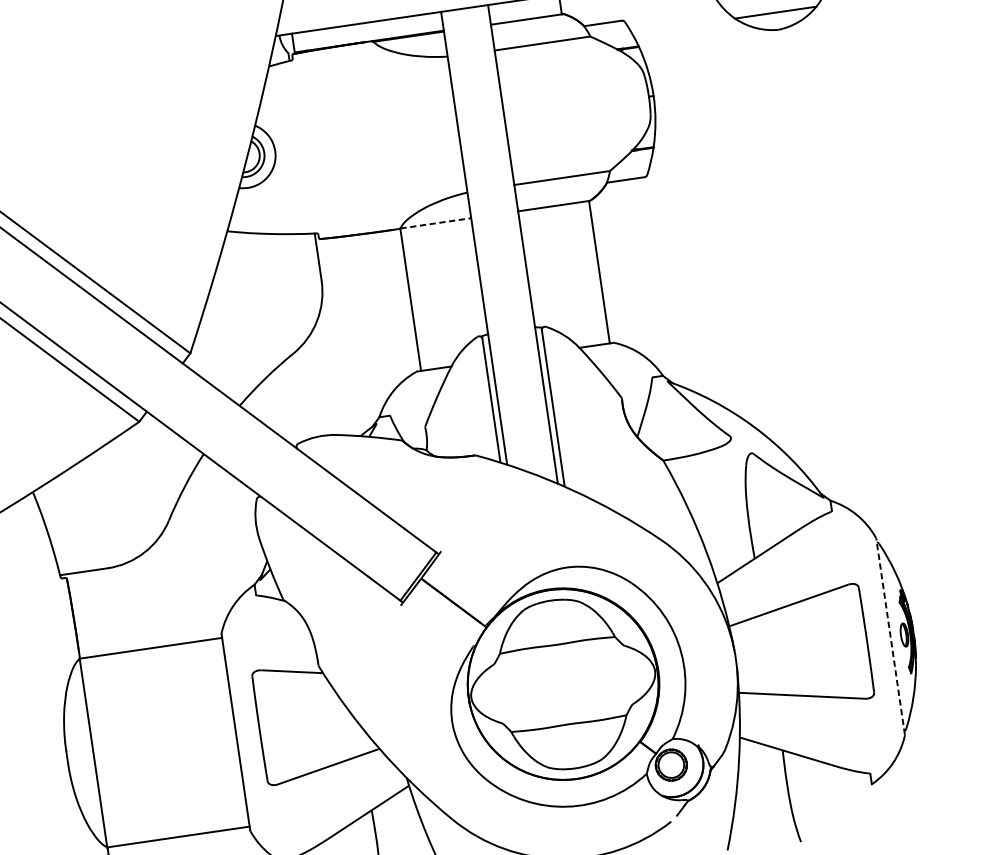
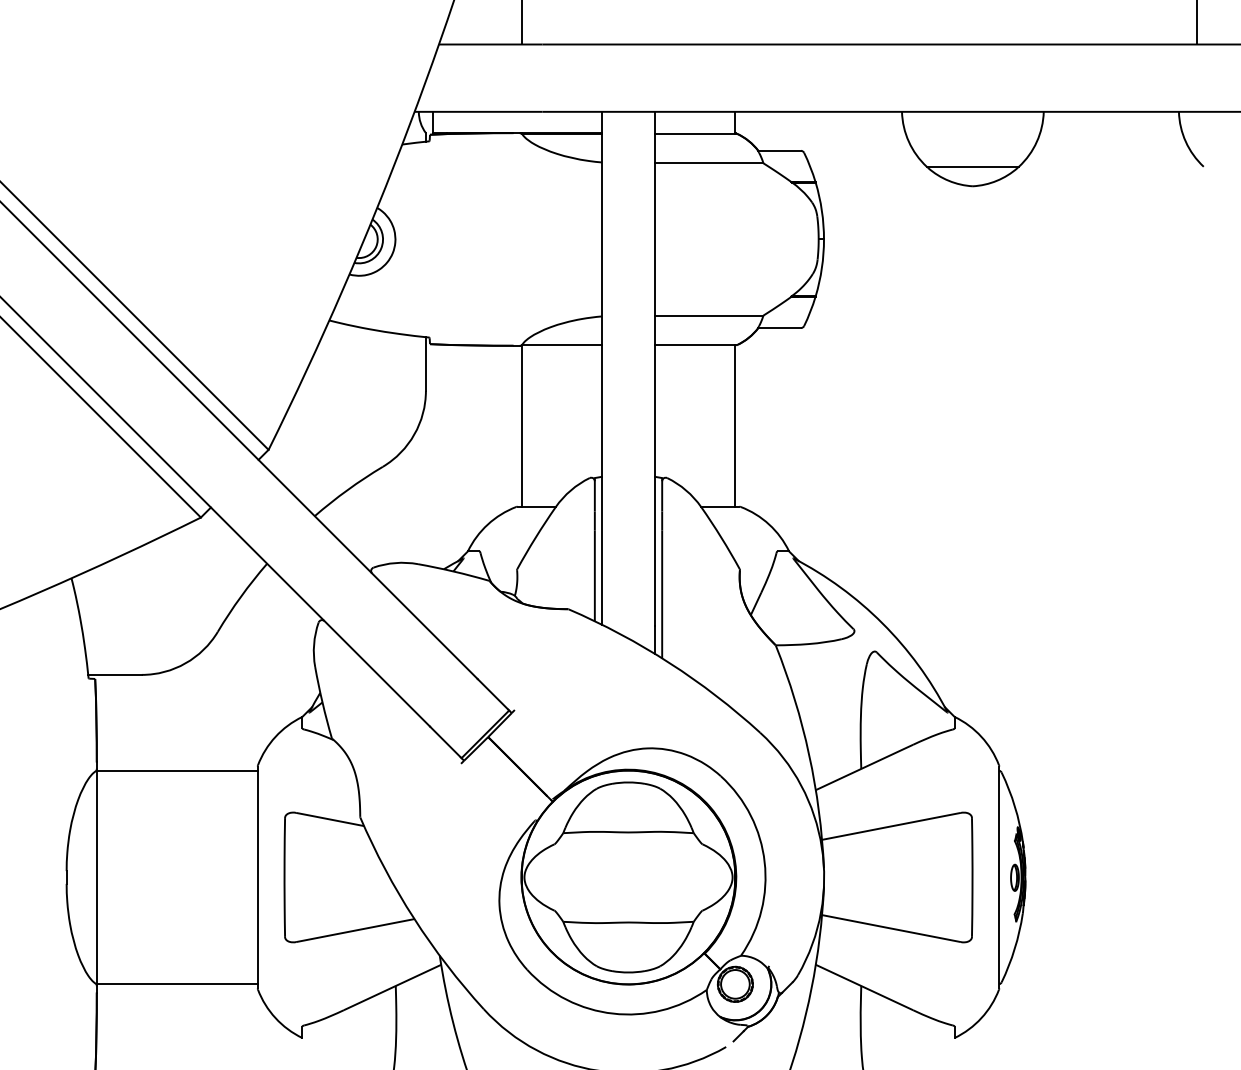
line: (436, 223) -> (562, 345), dashed -> solid
line: (890, 636) -> (999, 877), dashed -> solid

